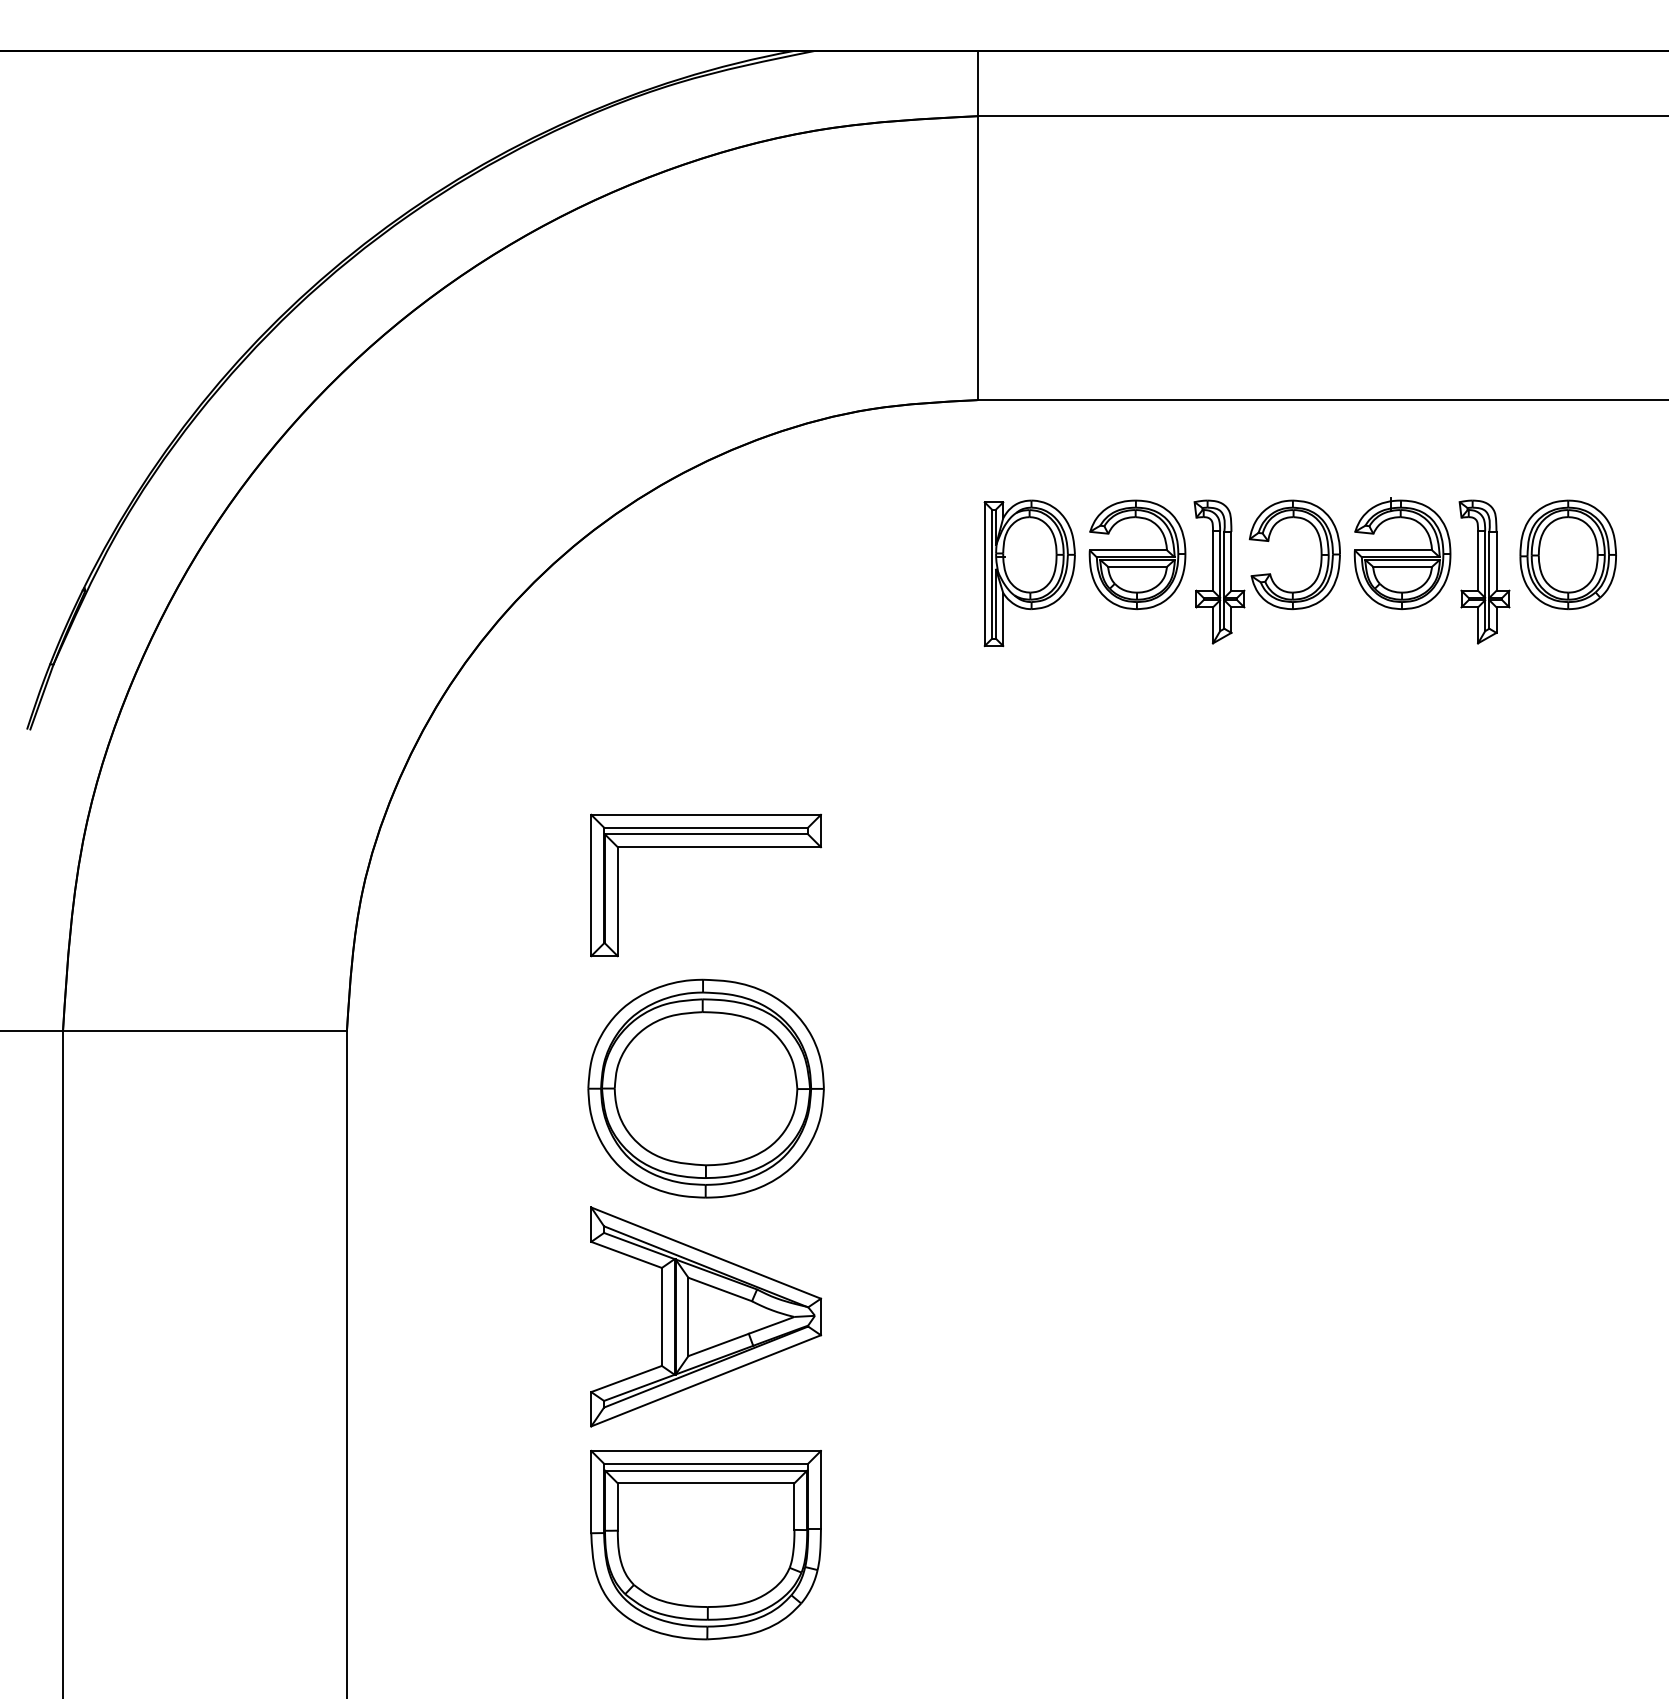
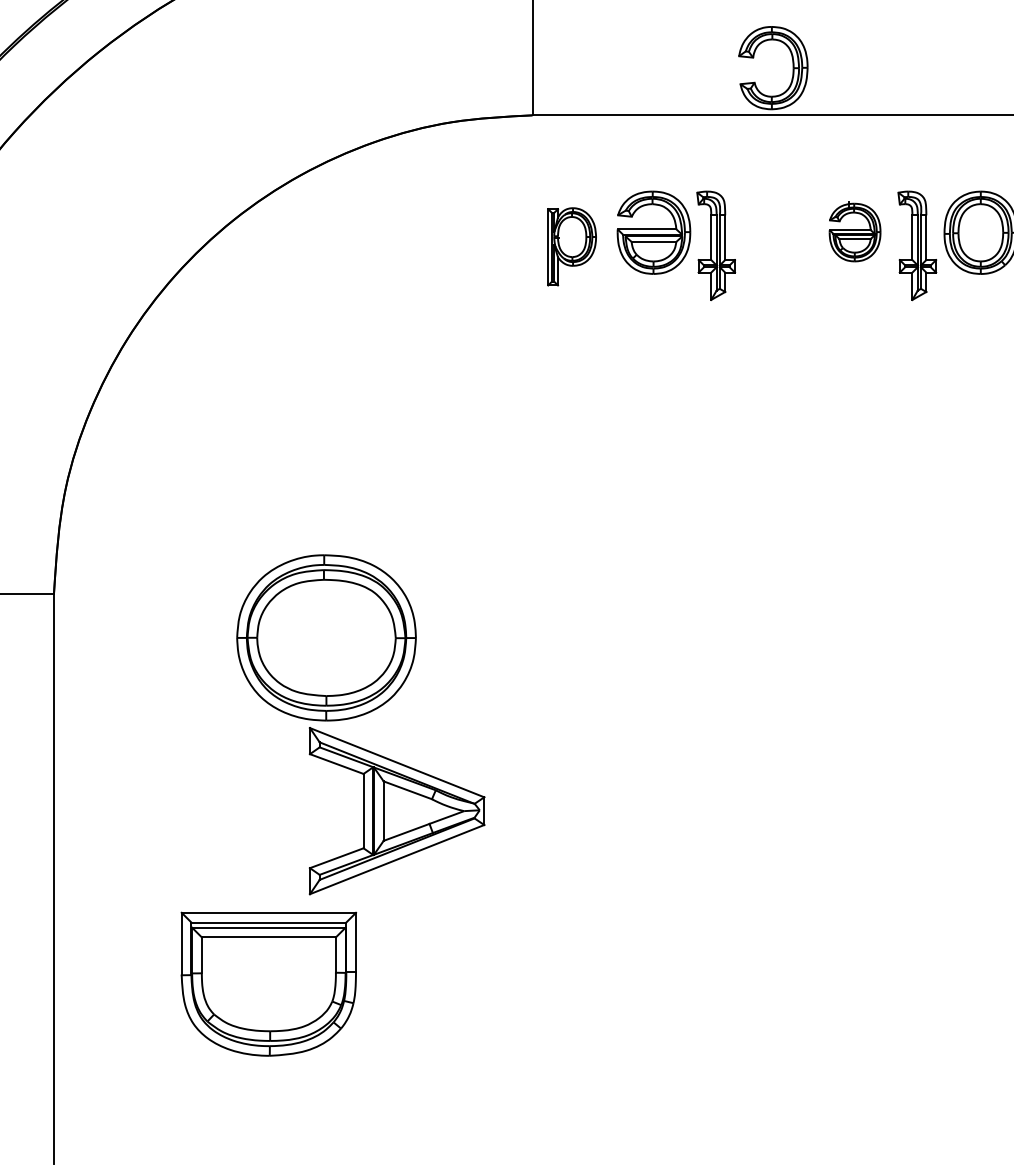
part: (1402, 553) -> (855, 231), size x0.7
part: (1320, 554) -> (792, 67), moved
part: (1029, 573) -> (571, 246), size x0.7
part: (705, 847) -> (326, 454), removed
part: (706, 1316) -> (397, 810), moved
part: (705, 1544) -> (268, 983), moved

